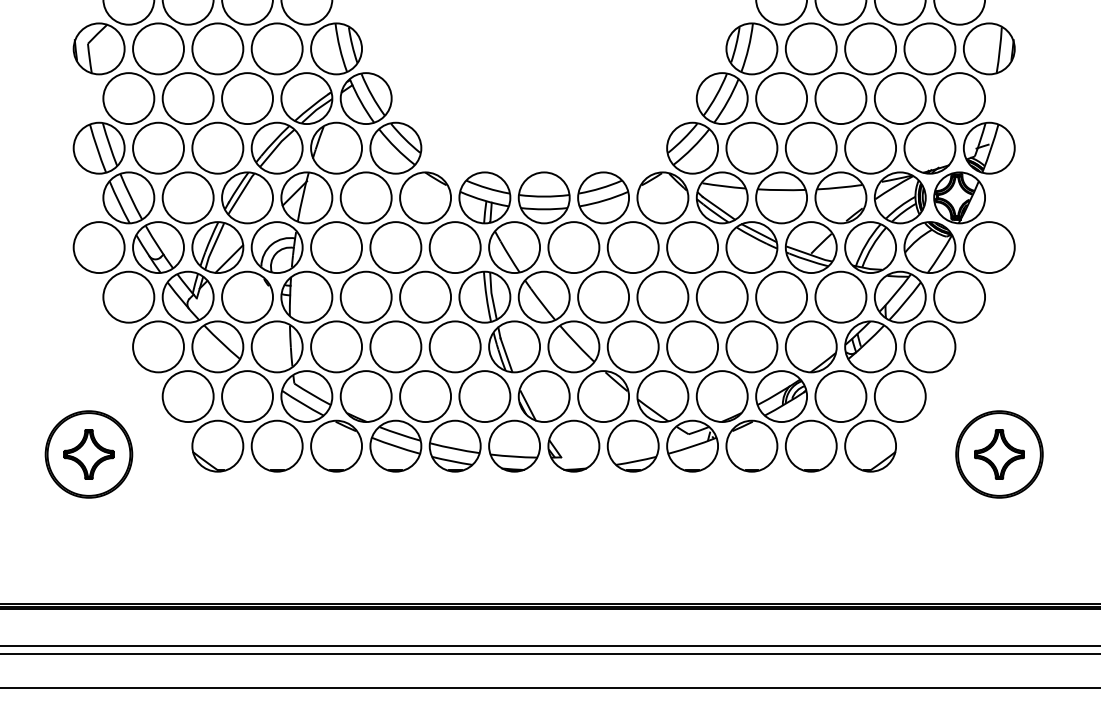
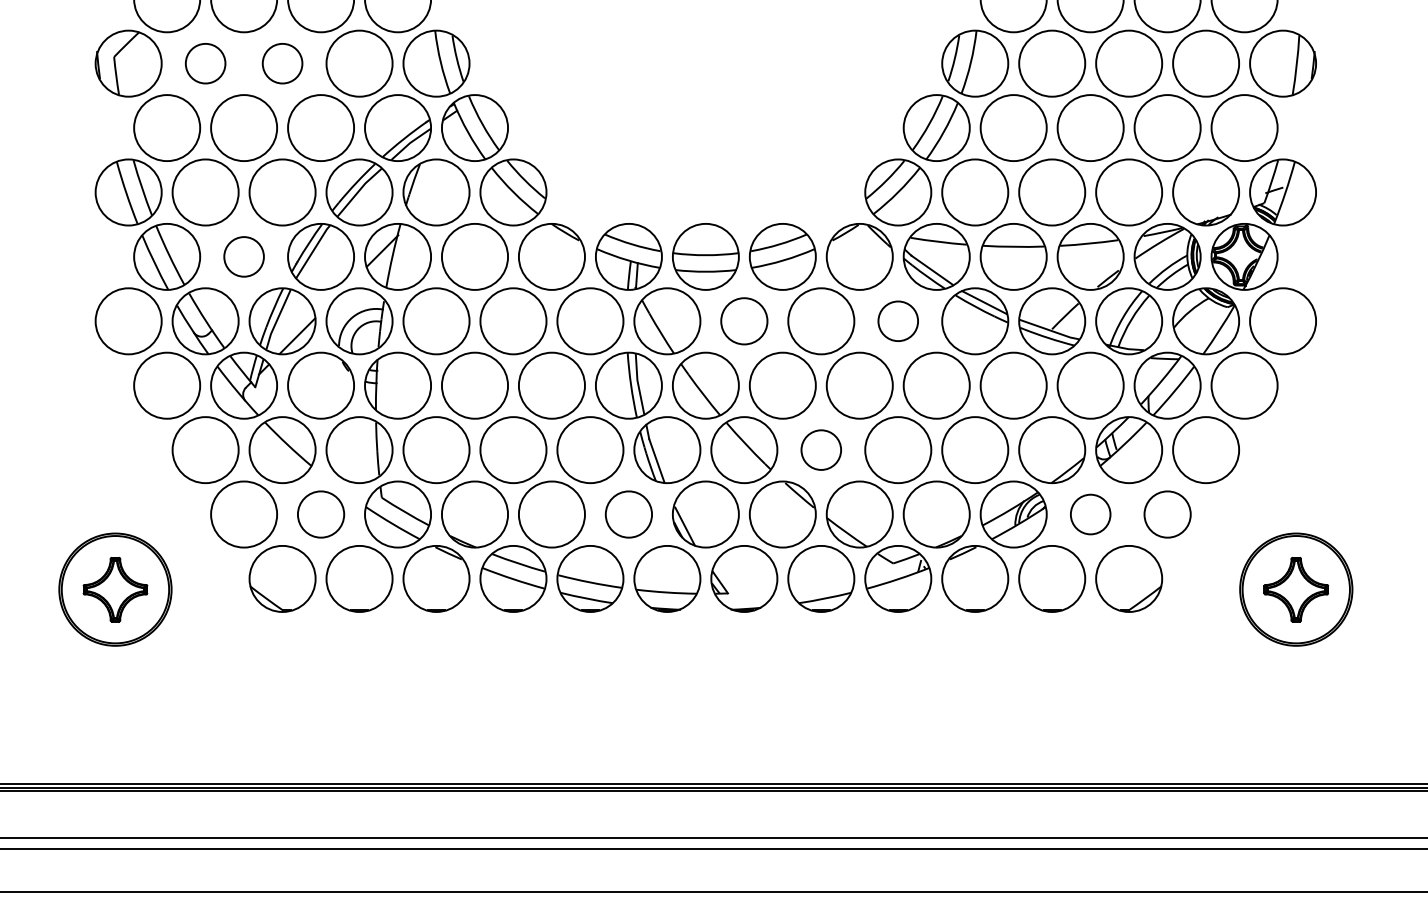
circle: (158, 48) -> (205, 63), size x0.6
circle: (217, 48) -> (282, 63), size x0.6
circle: (187, 197) -> (243, 256), size x0.6
circle: (573, 247) -> (743, 321), size x0.7
circle: (692, 247) -> (898, 321), size x0.6
circle: (632, 346) -> (820, 449), size x0.6
circle: (247, 396) -> (321, 514), size x0.7
circle: (484, 396) -> (628, 514), size x0.7
circle: (840, 396) -> (1090, 514), size x0.6
circle: (899, 396) -> (1166, 514), size x0.7

